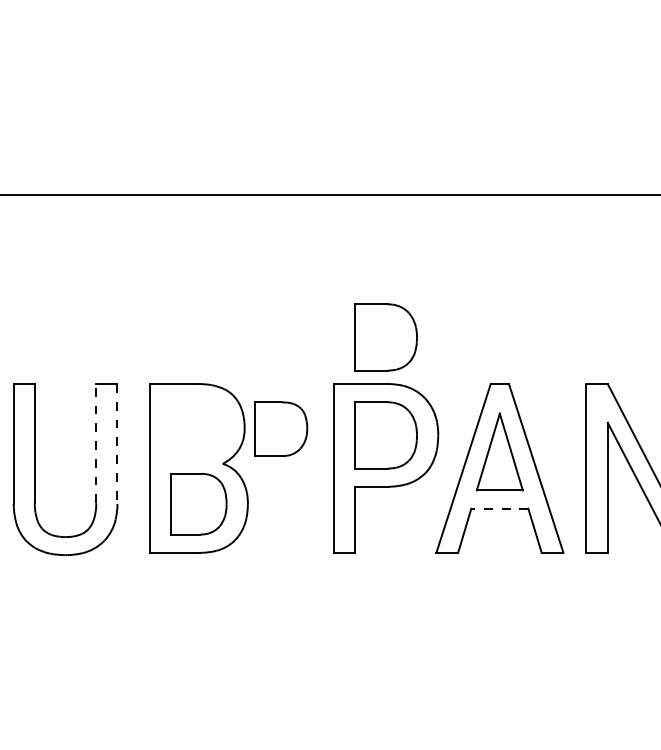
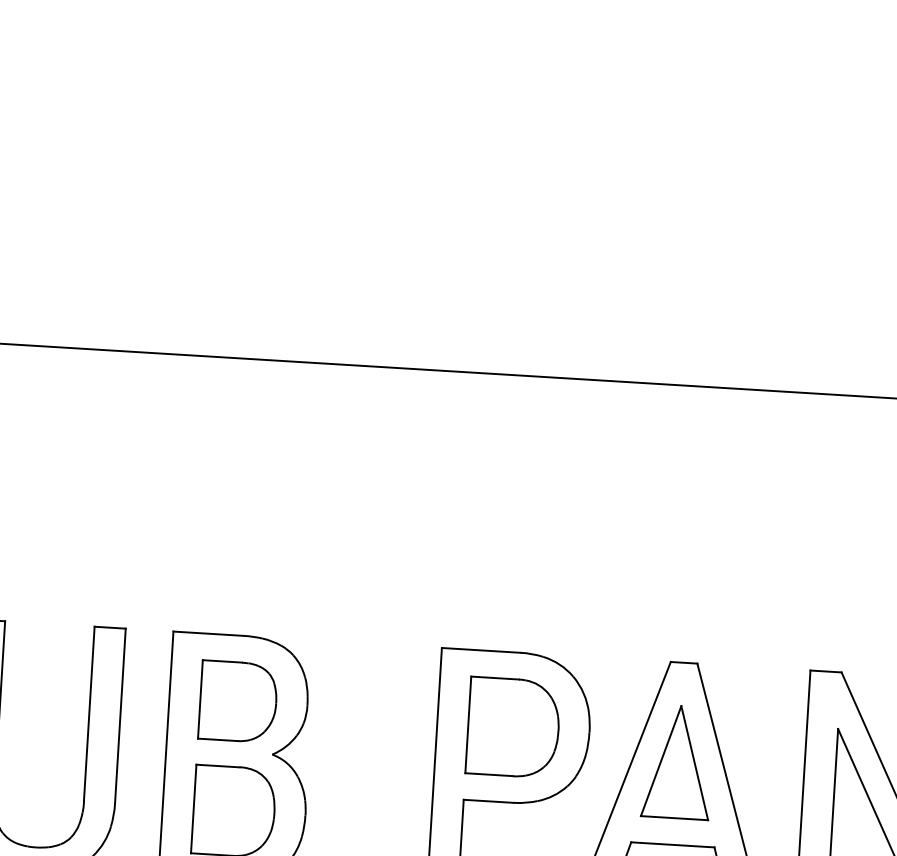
part: (385, 337) -> (521, 584), removed
part: (281, 428) -> (238, 700), moved
line: (96, 443) -> (89, 713), dashed -> solid
line: (117, 444) -> (120, 716), dashed -> solid
line: (499, 508) -> (672, 844), dashed -> solid

